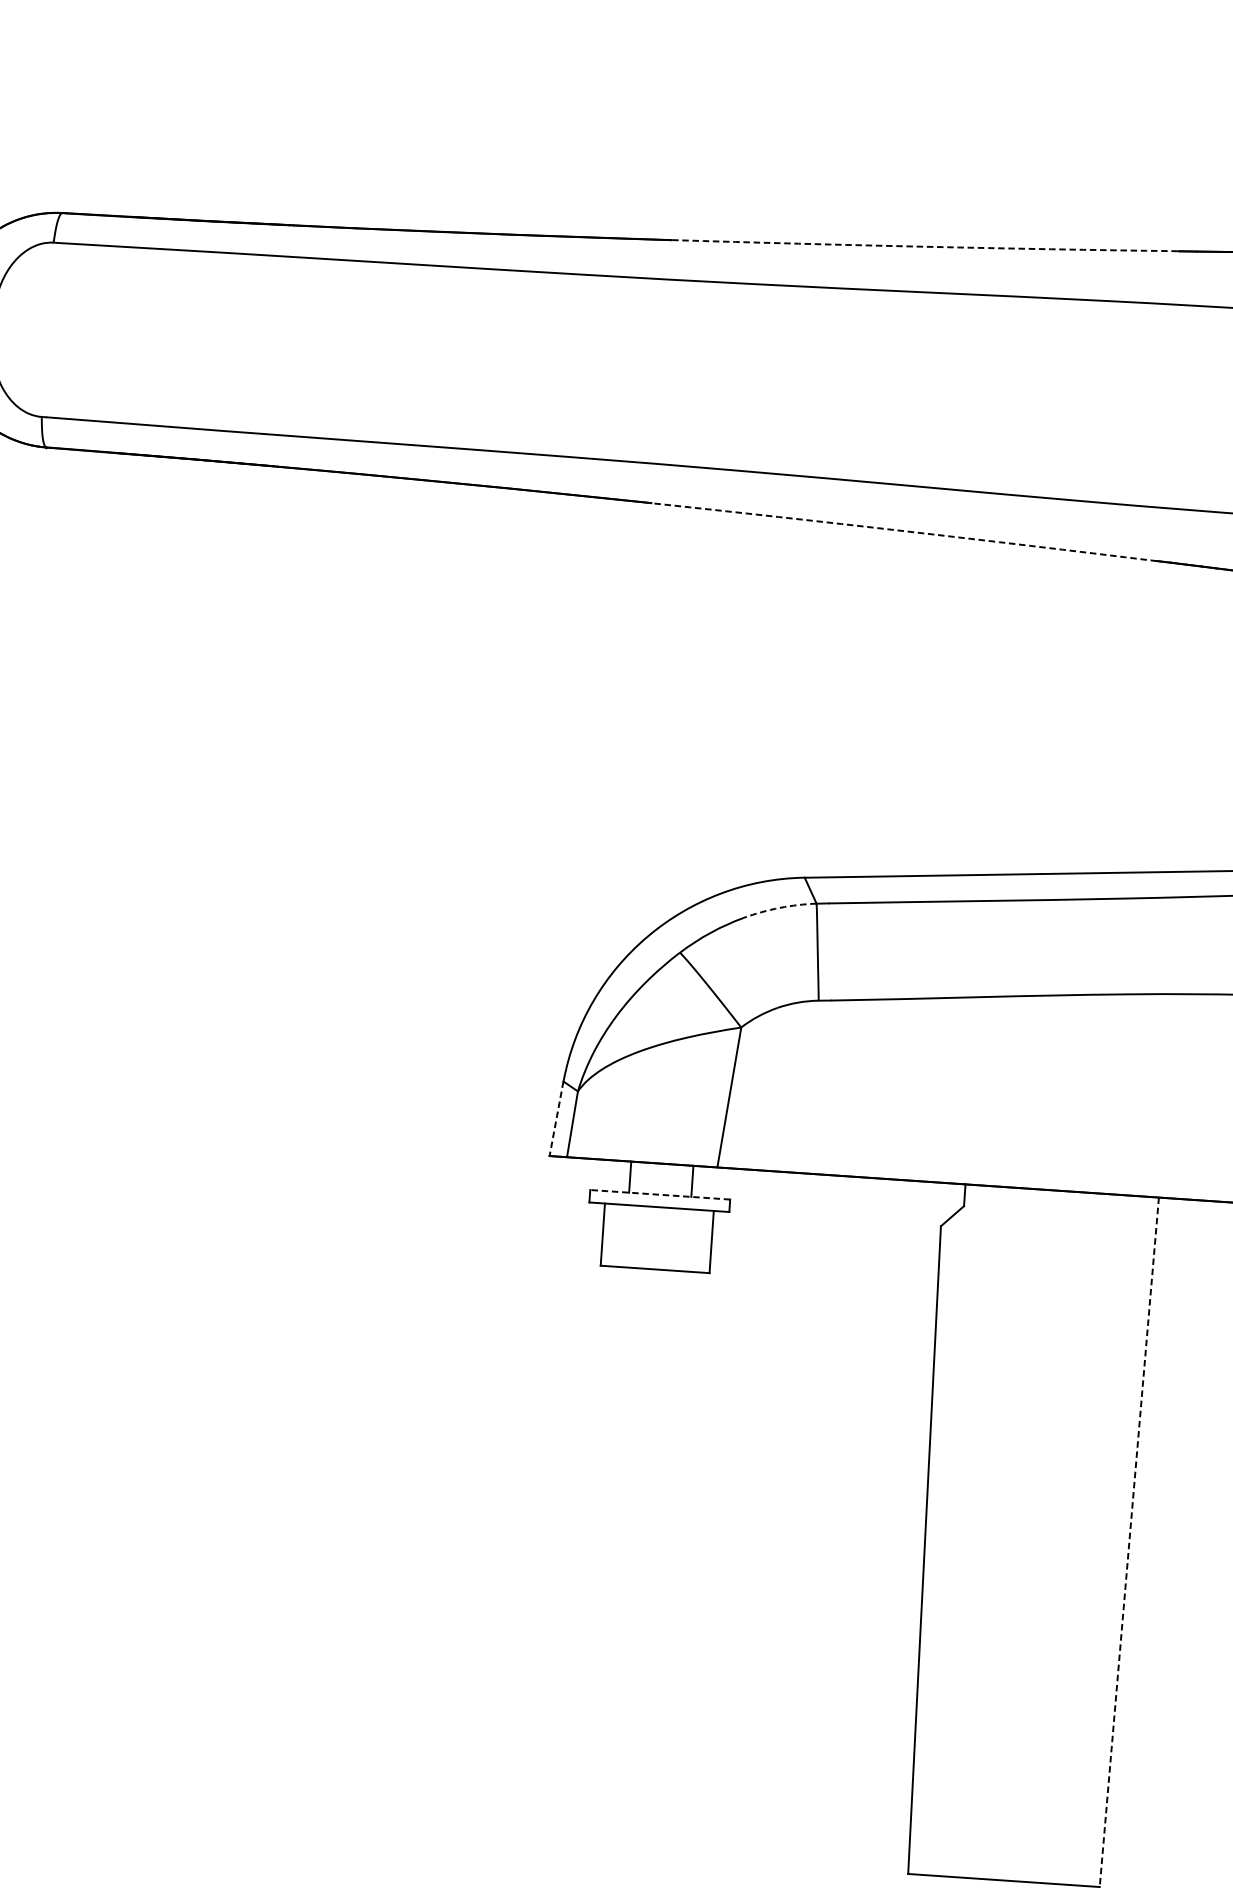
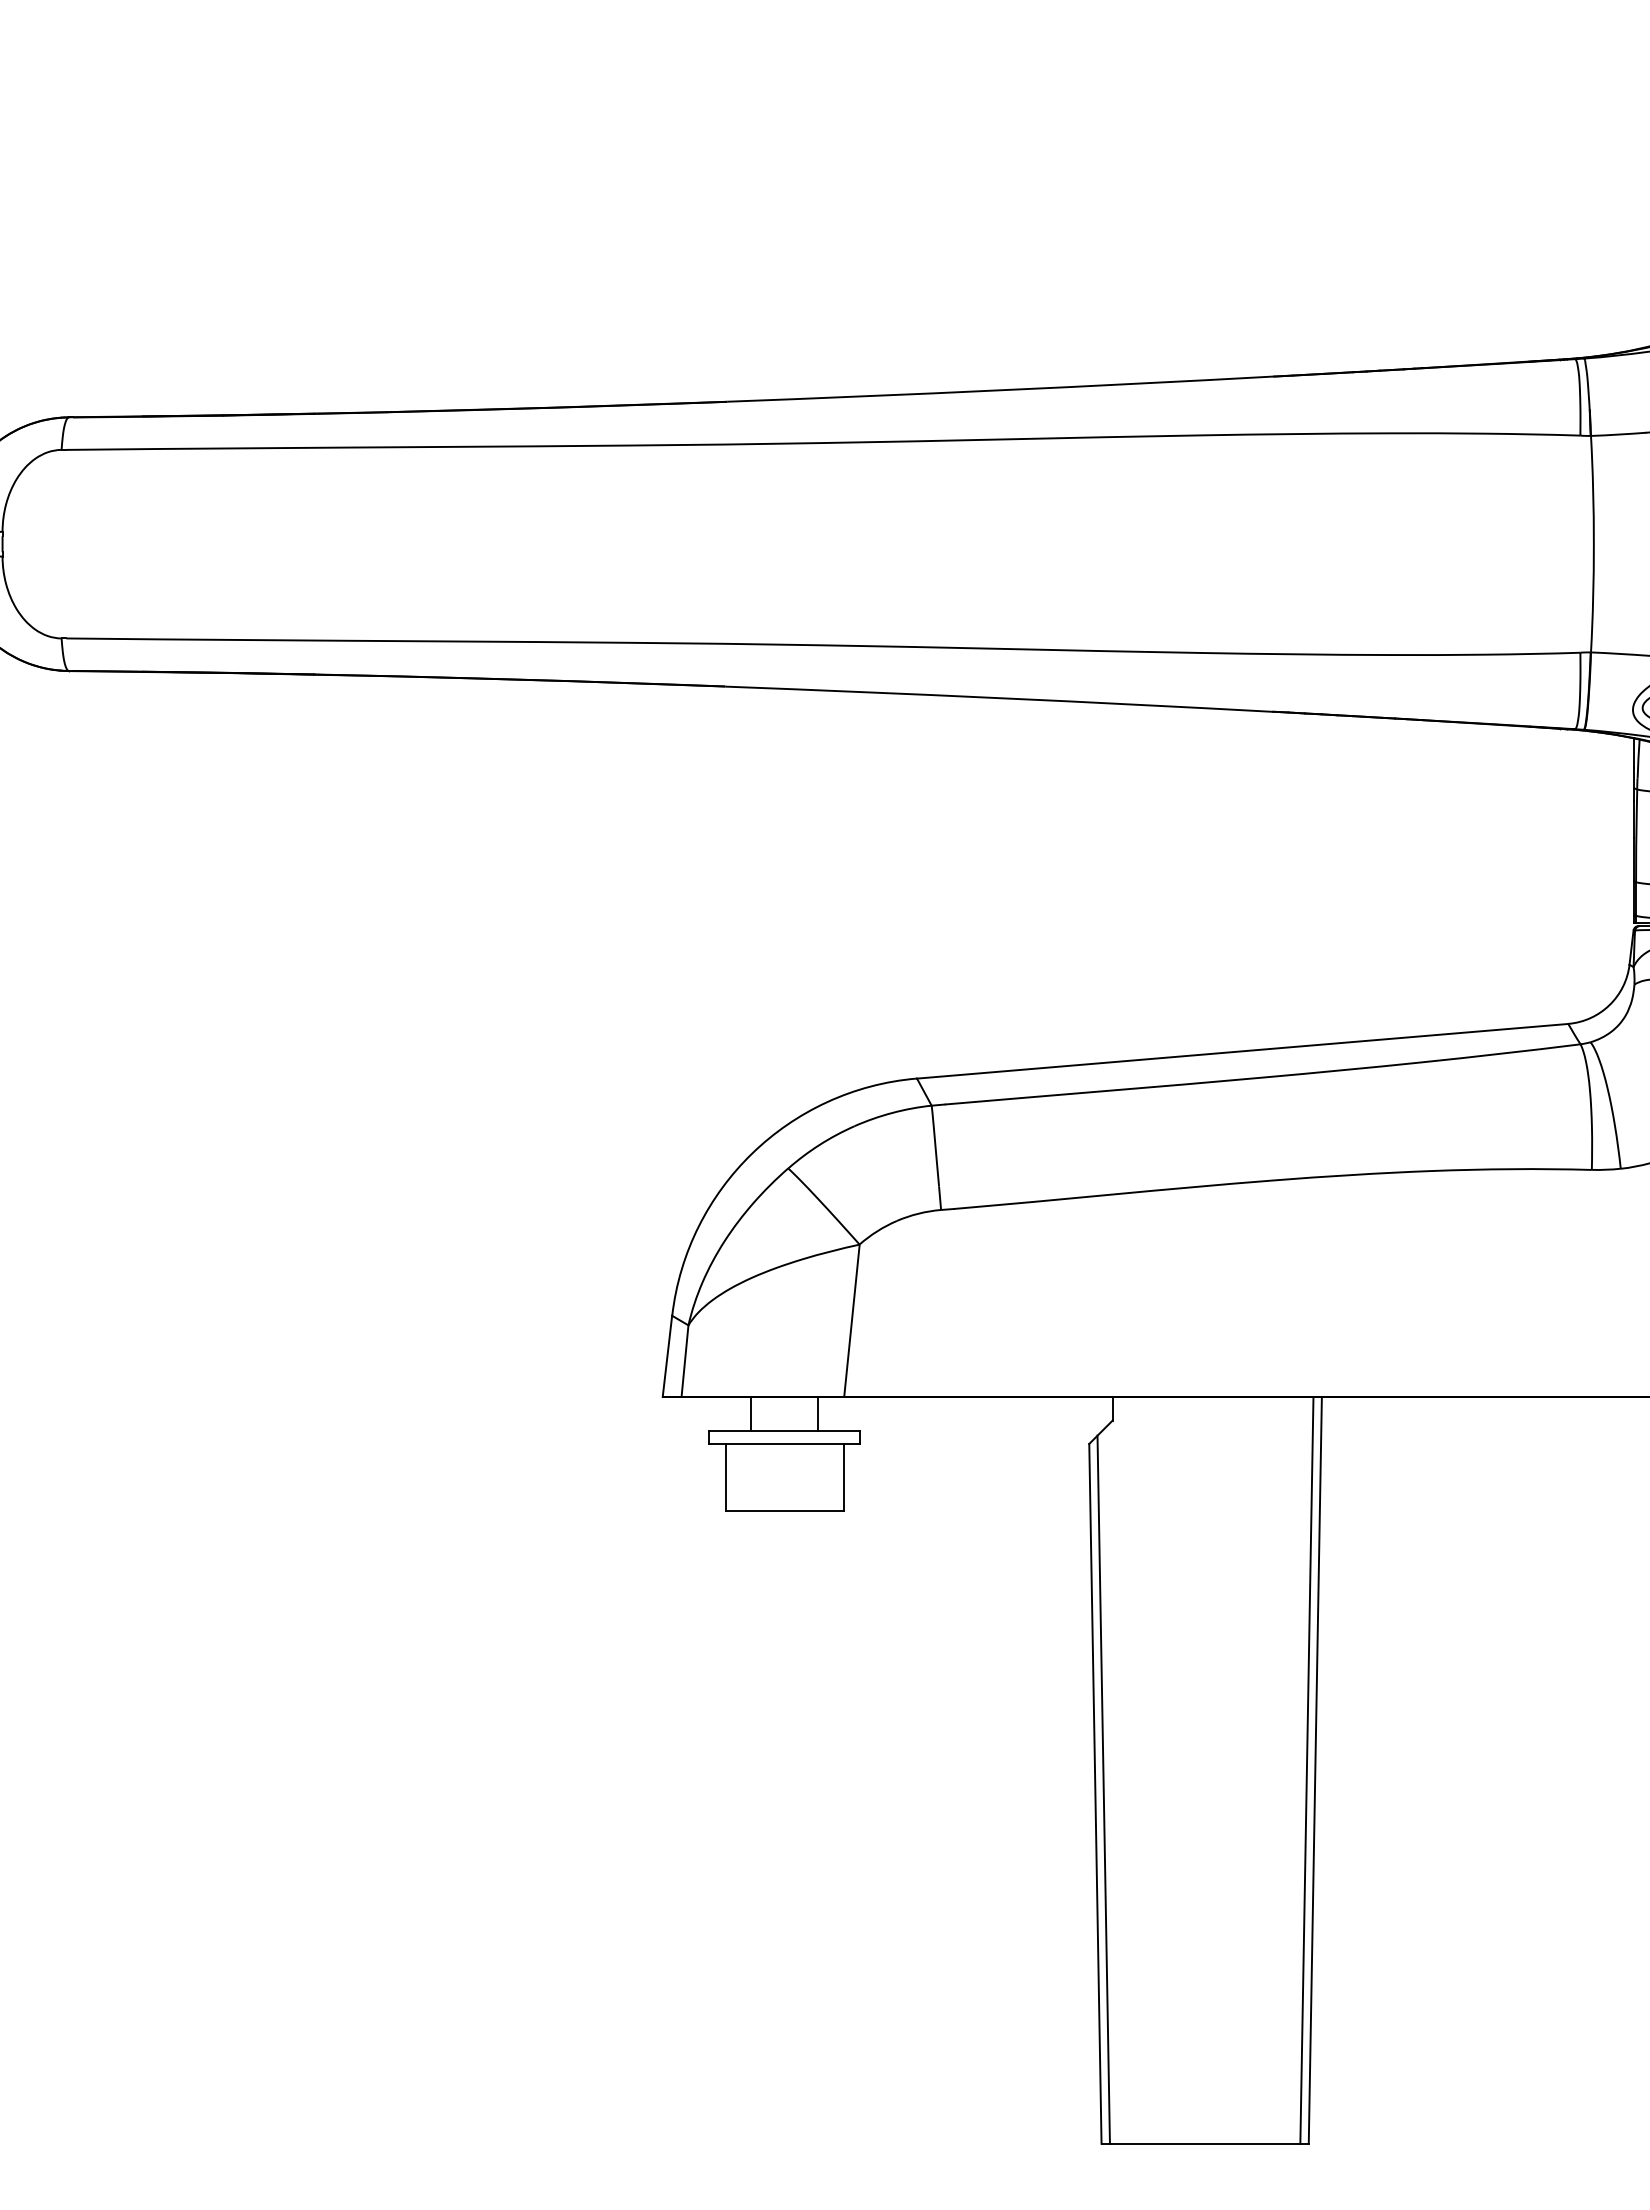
arc: (925, 246) -> (1000, 390), dashed -> solid
arc: (904, 531) -> (999, 698), dashed -> solid
arc: (779, 907) -> (892, 1112), dashed -> solid
line: (556, 1118) -> (667, 1356), dashed -> solid
line: (660, 1194) -> (784, 1430), dashed -> solid
line: (1121, 1541) -> (1306, 1770), added
line: (1129, 1542) -> (1315, 1770), dashed -> solid
line: (932, 1546) -> (1103, 1789), added

